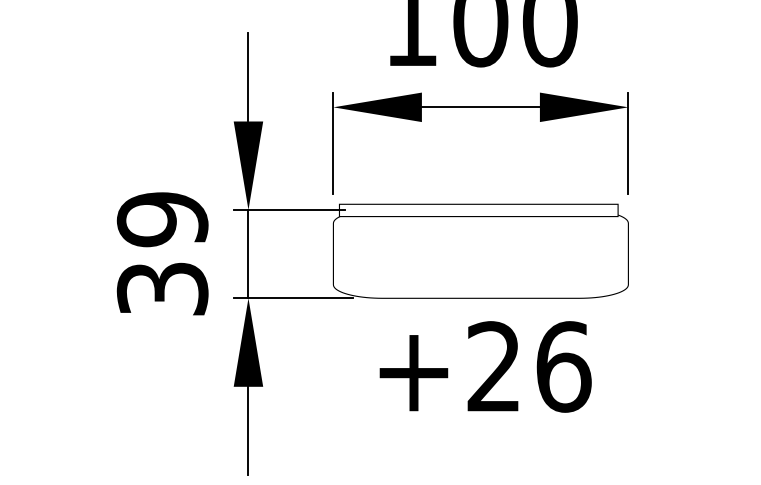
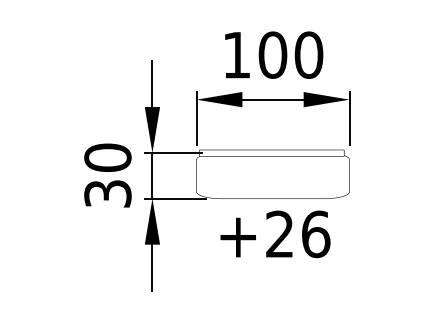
text: (161, 218) -> (107, 157), 39 -> 30

